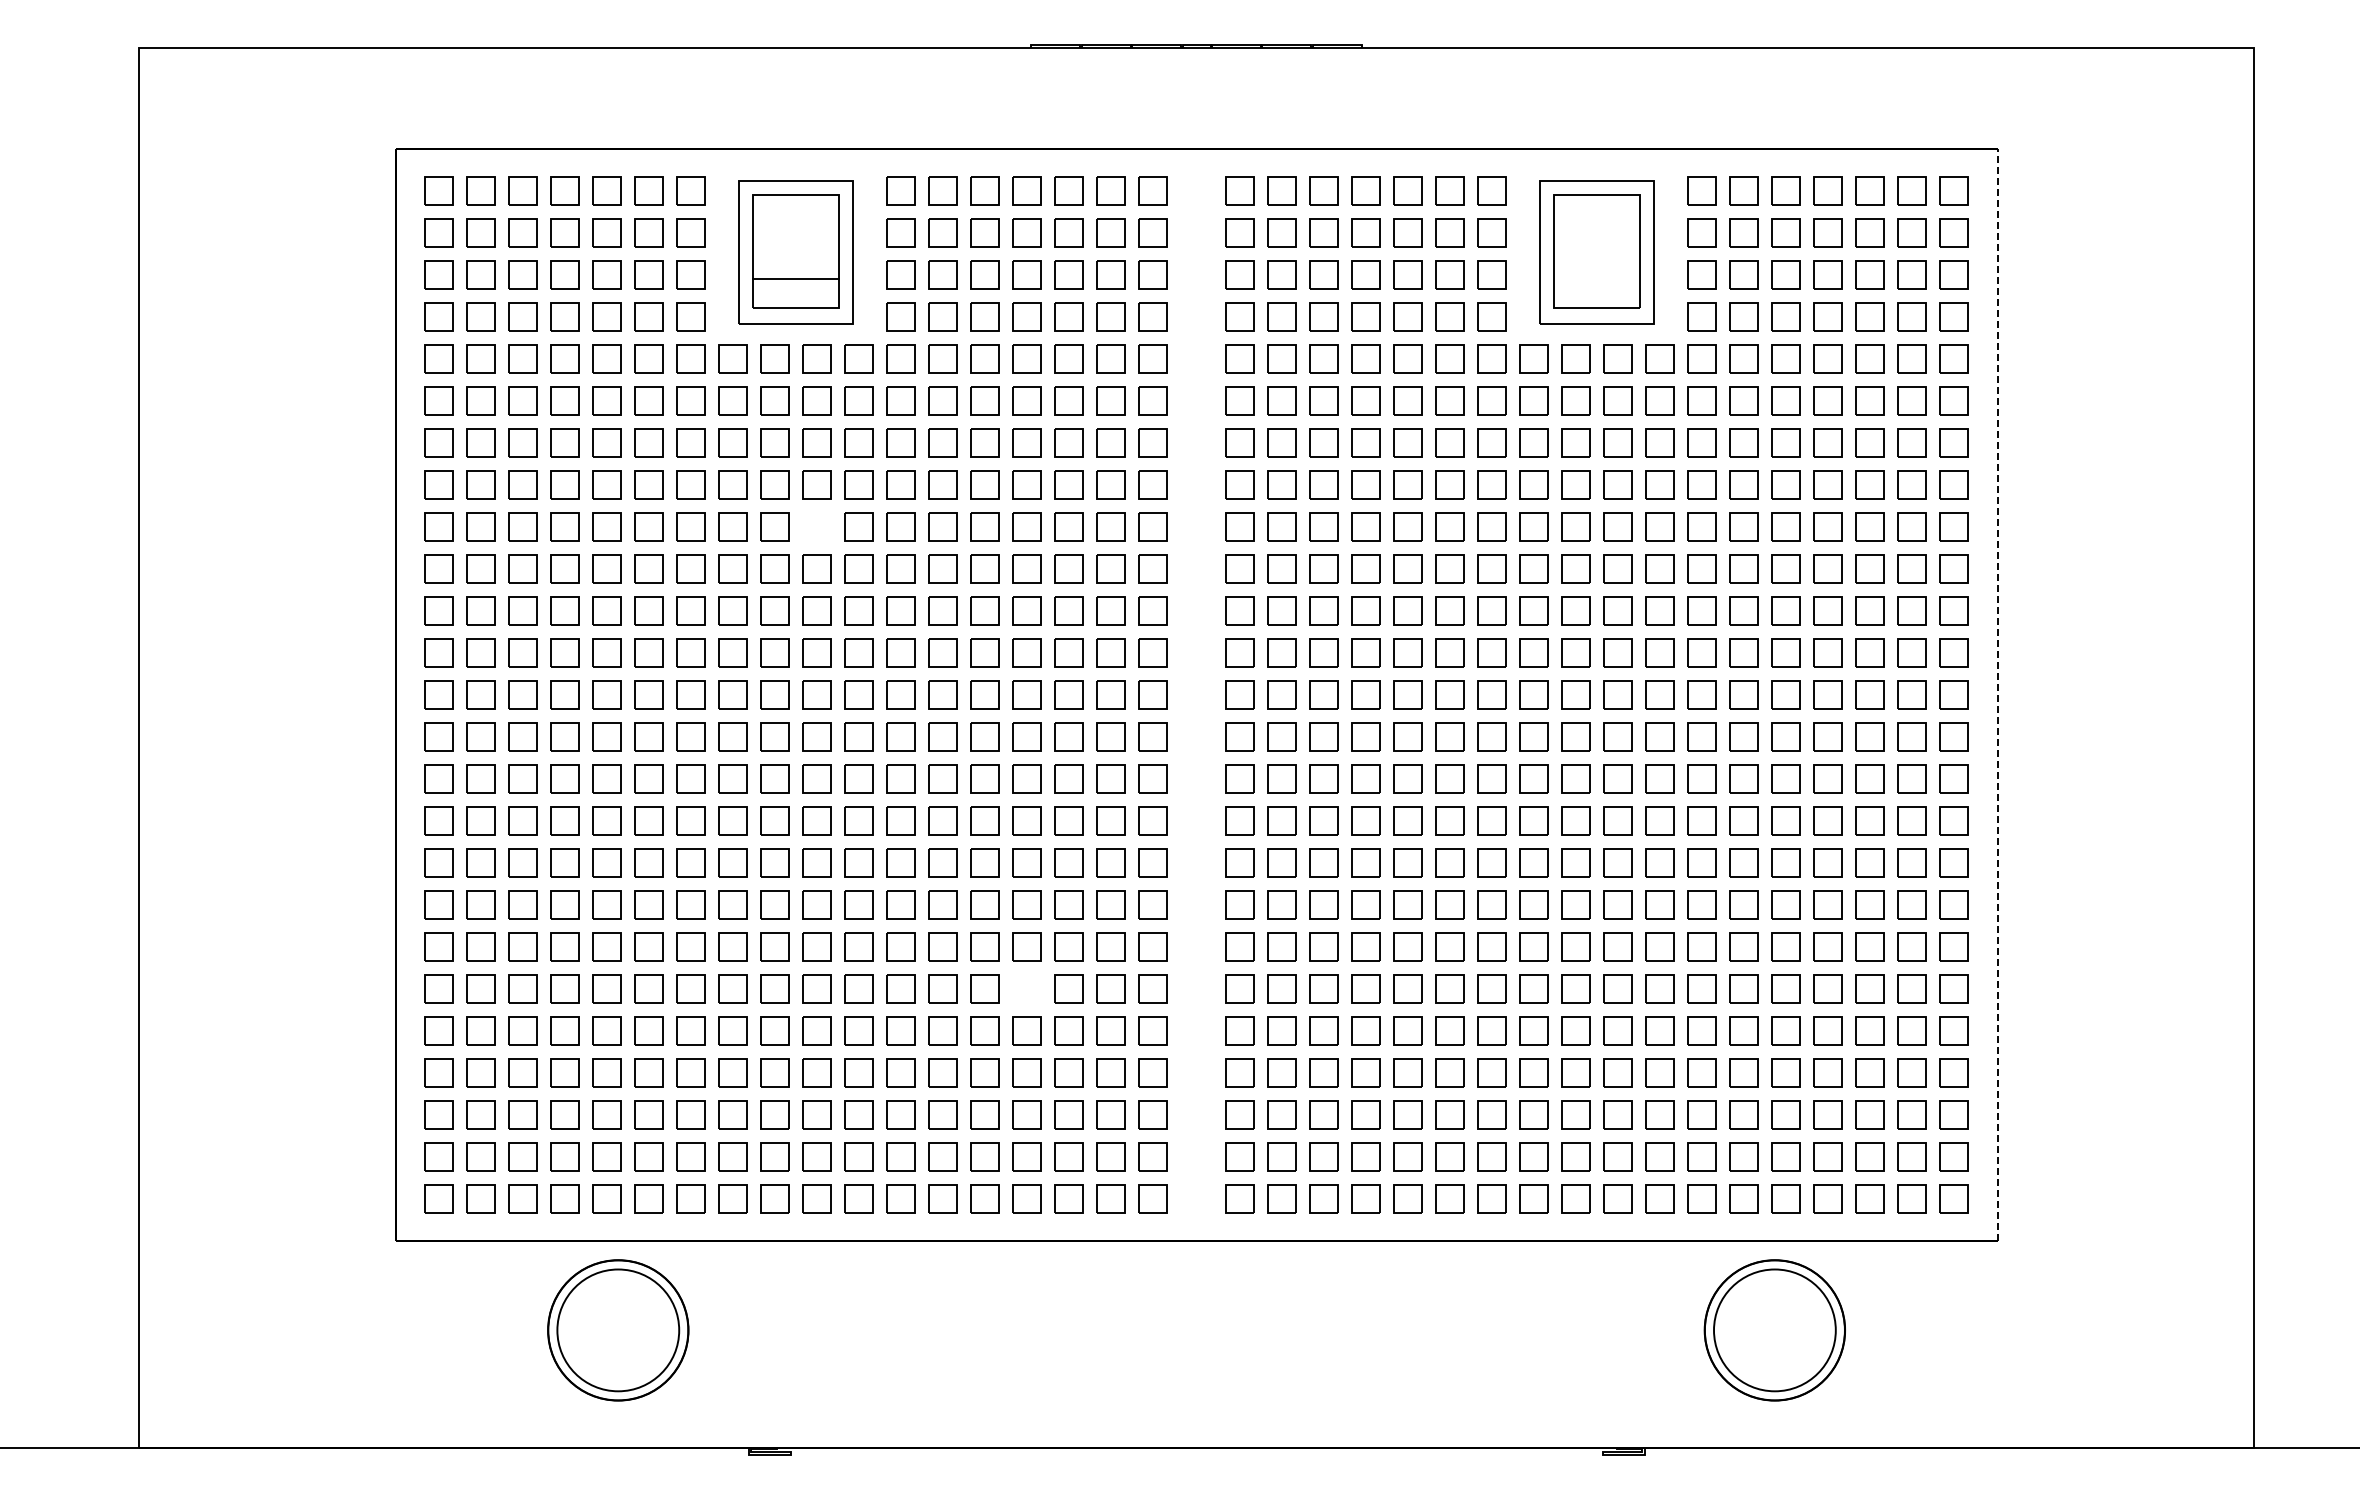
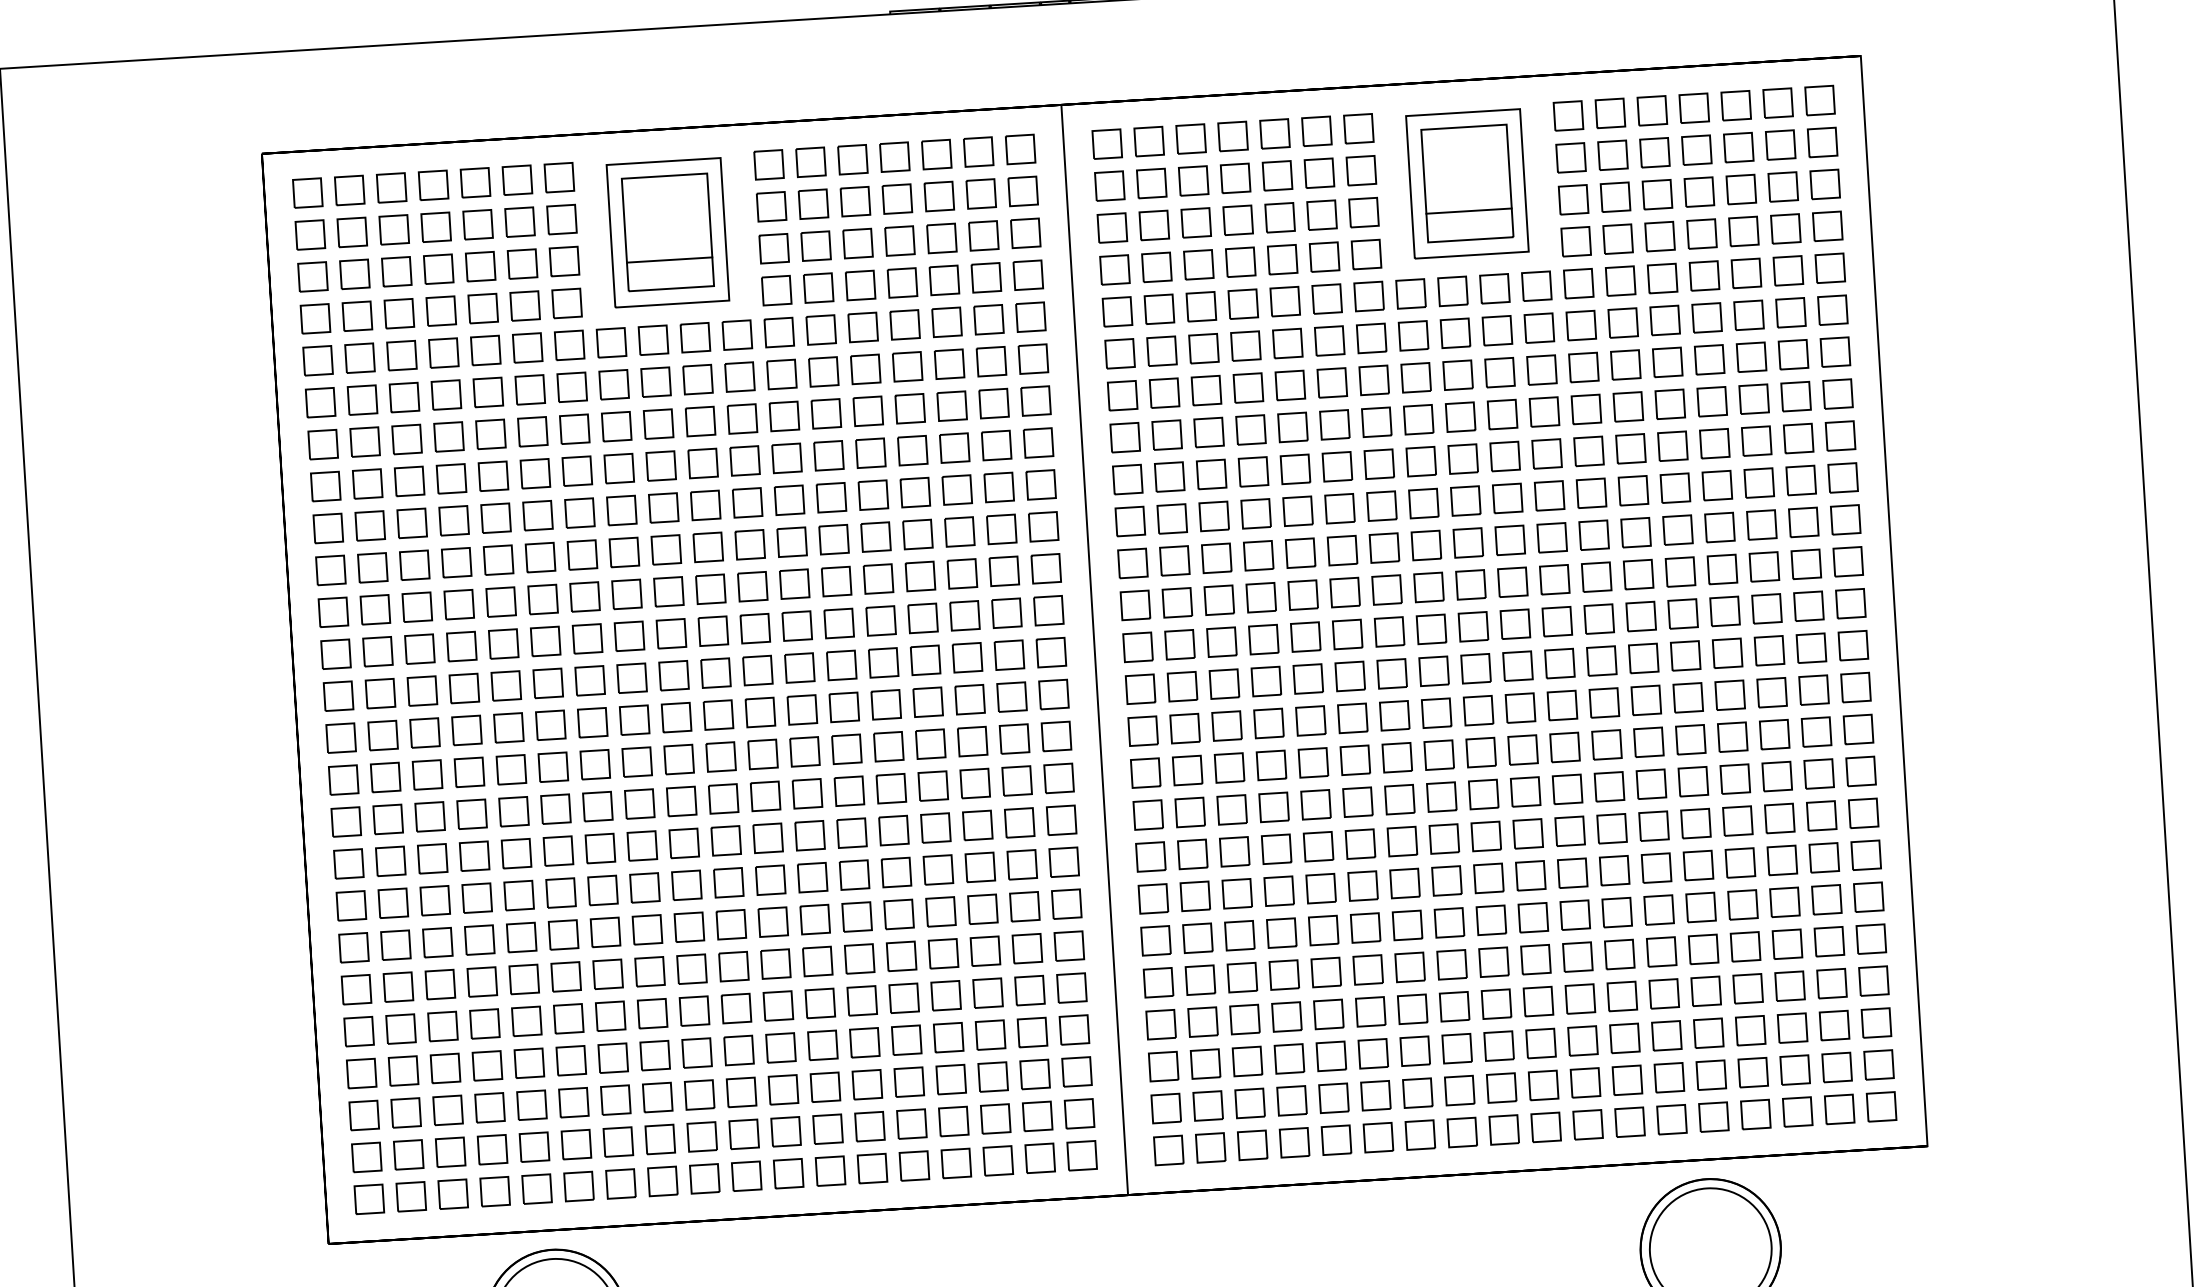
line: (1596, 279) -> (1468, 211), added
part: (816, 526) -> (705, 505), added
line: (1196, 694) -> (1094, 649), added
line: (1997, 694) -> (1894, 600), dashed -> solid
part: (1026, 988) -> (942, 953), added

